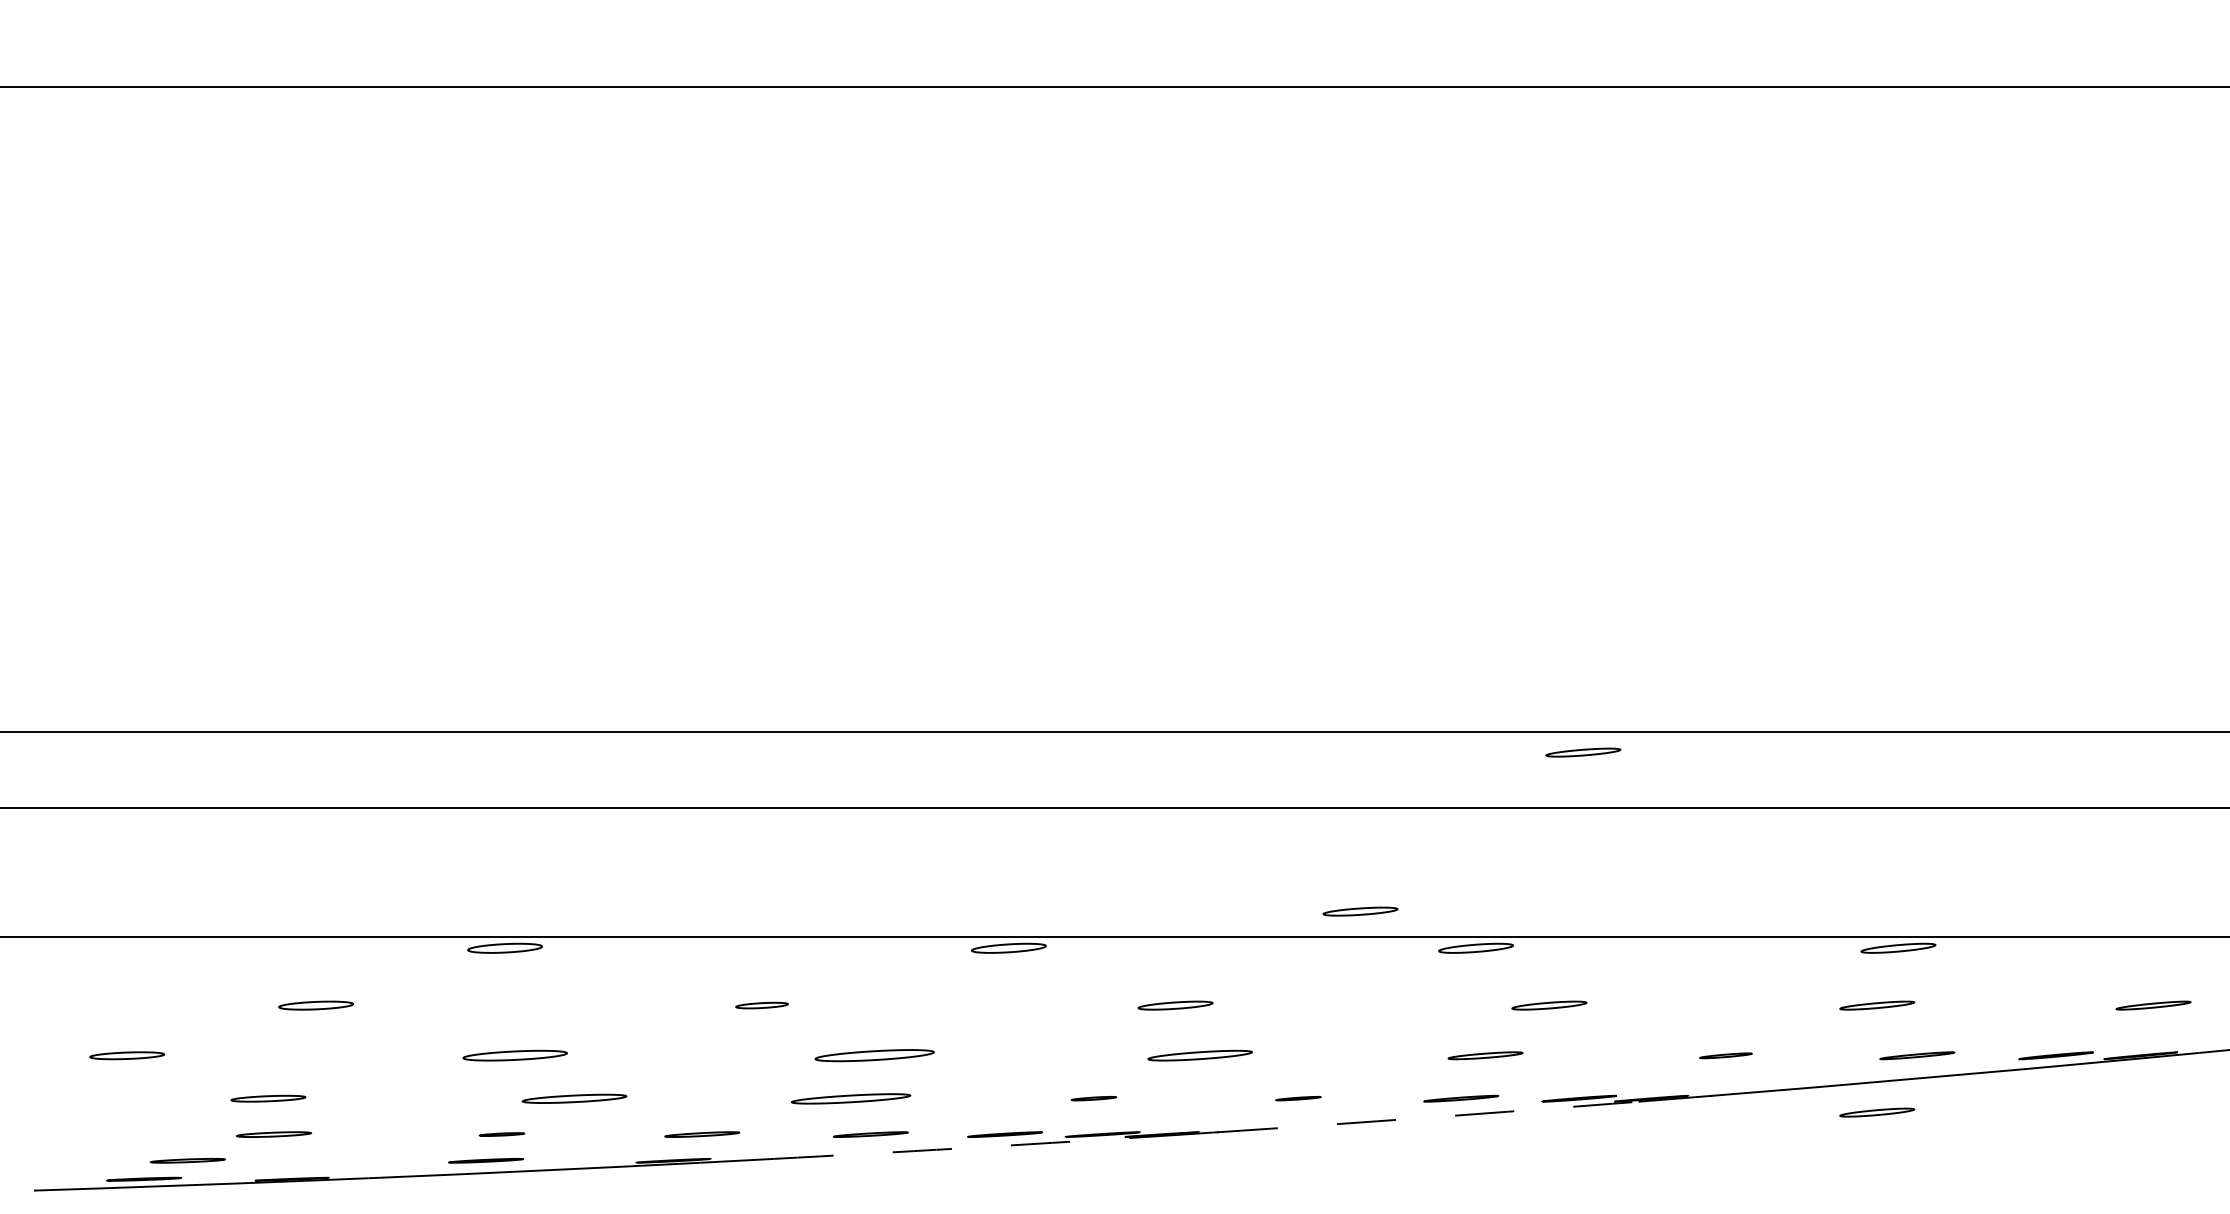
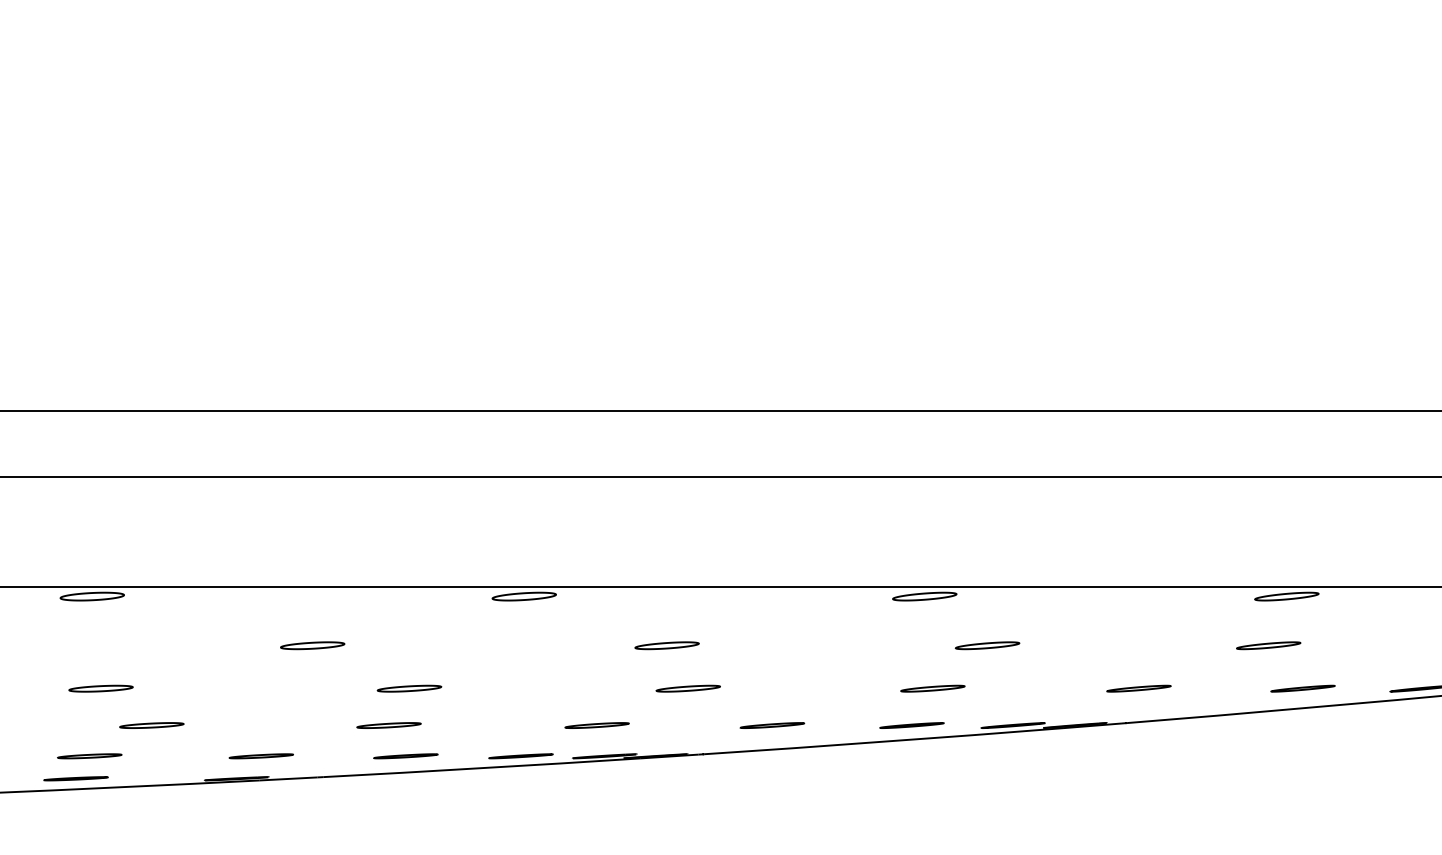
part: (1583, 752) -> (1016, 428), removed
part: (1360, 911) -> (825, 565), removed
part: (761, 1005) -> (312, 645), size x1.43
part: (515, 1055) -> (101, 688), size x0.71
part: (875, 1055) -> (409, 688), size x0.62
part: (1200, 1055) -> (688, 688), size x0.71
part: (1725, 1055) -> (1138, 688), size x1.43
part: (574, 1098) -> (151, 725), size x0.71
part: (851, 1098) -> (389, 725), size x0.62
part: (1093, 1098) -> (596, 725), size x1.67
part: (1298, 1098) -> (772, 725), size x1.67
part: (1877, 1112) -> (1268, 737), removed
arc: (1428, 1117) -> (883, 741), dashed -> solid
part: (501, 1134) -> (89, 756), size x1.67
arc: (959, 1148) -> (481, 768), dashed -> solid

